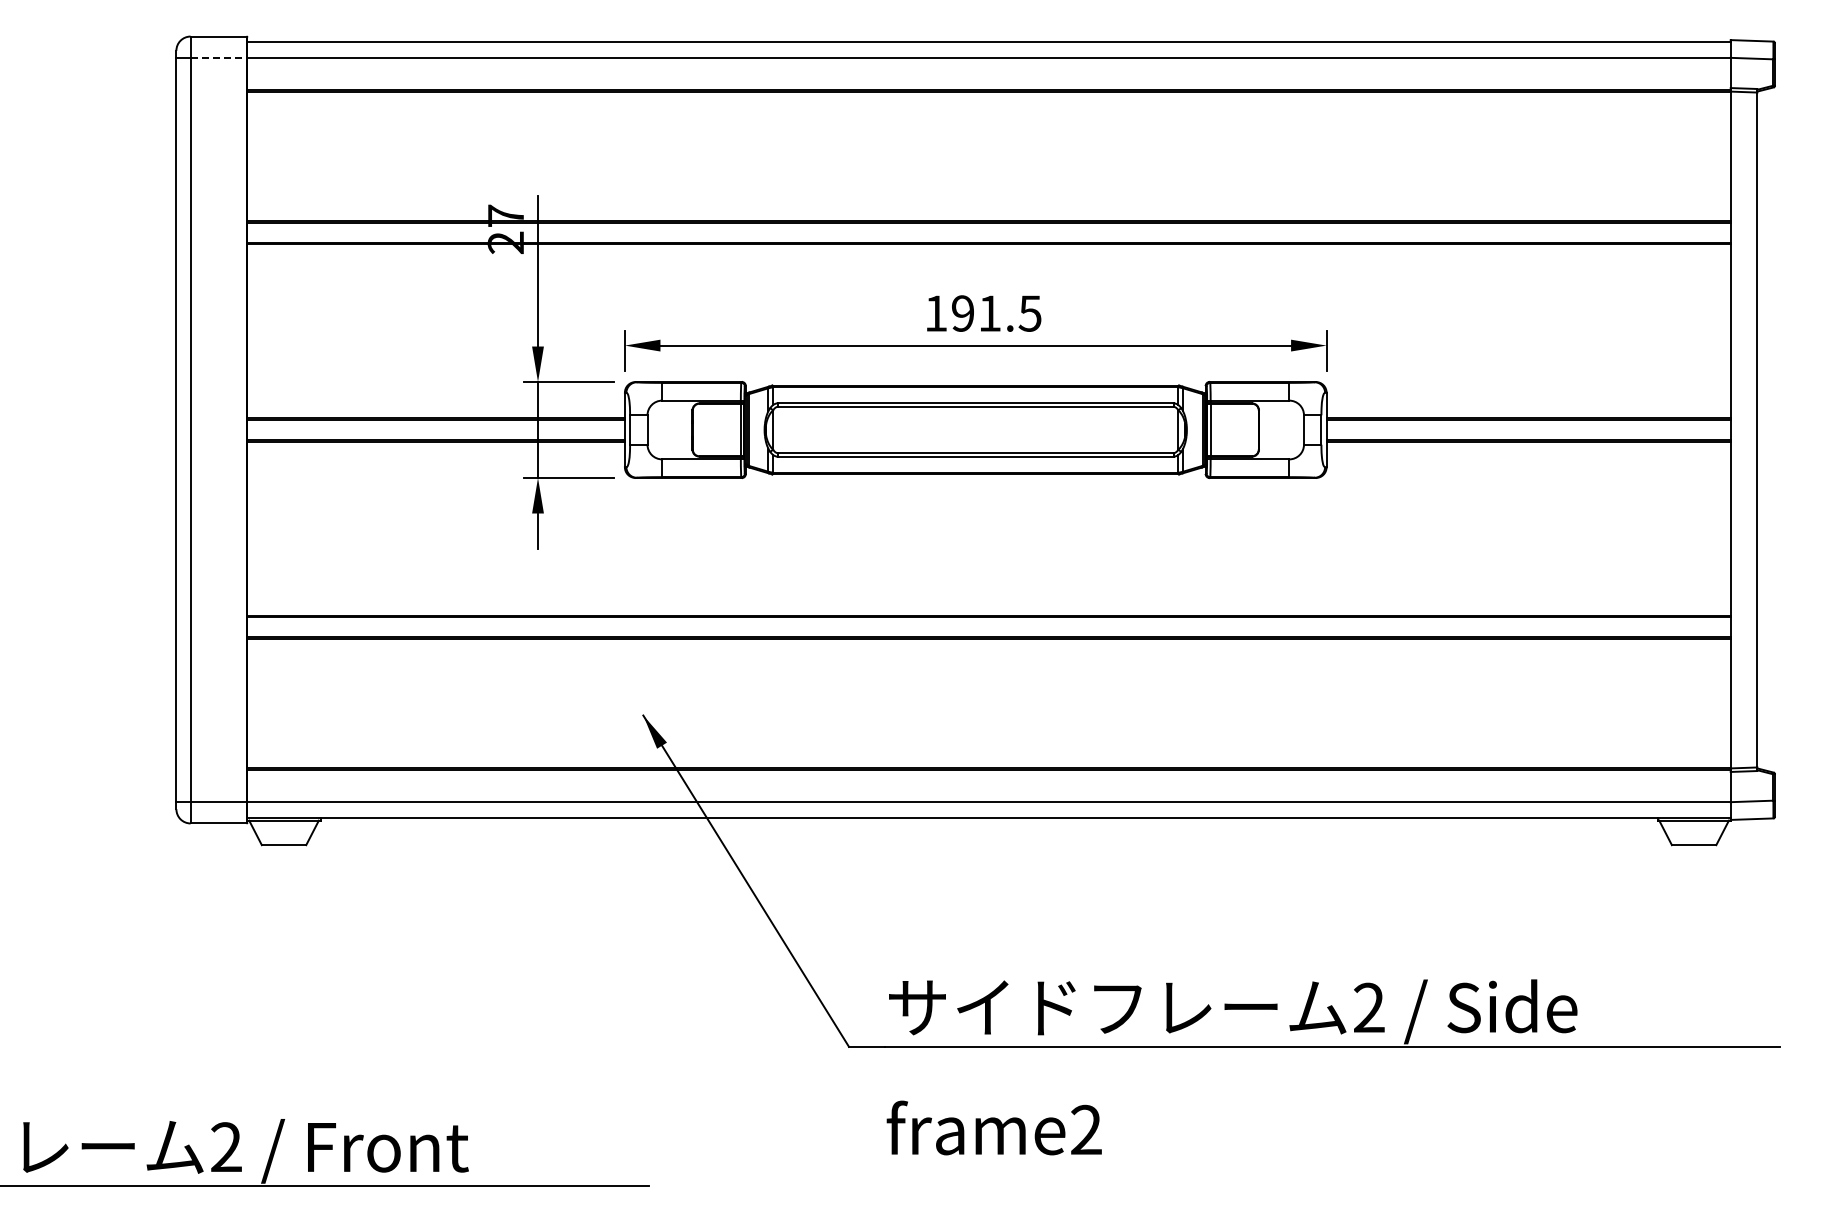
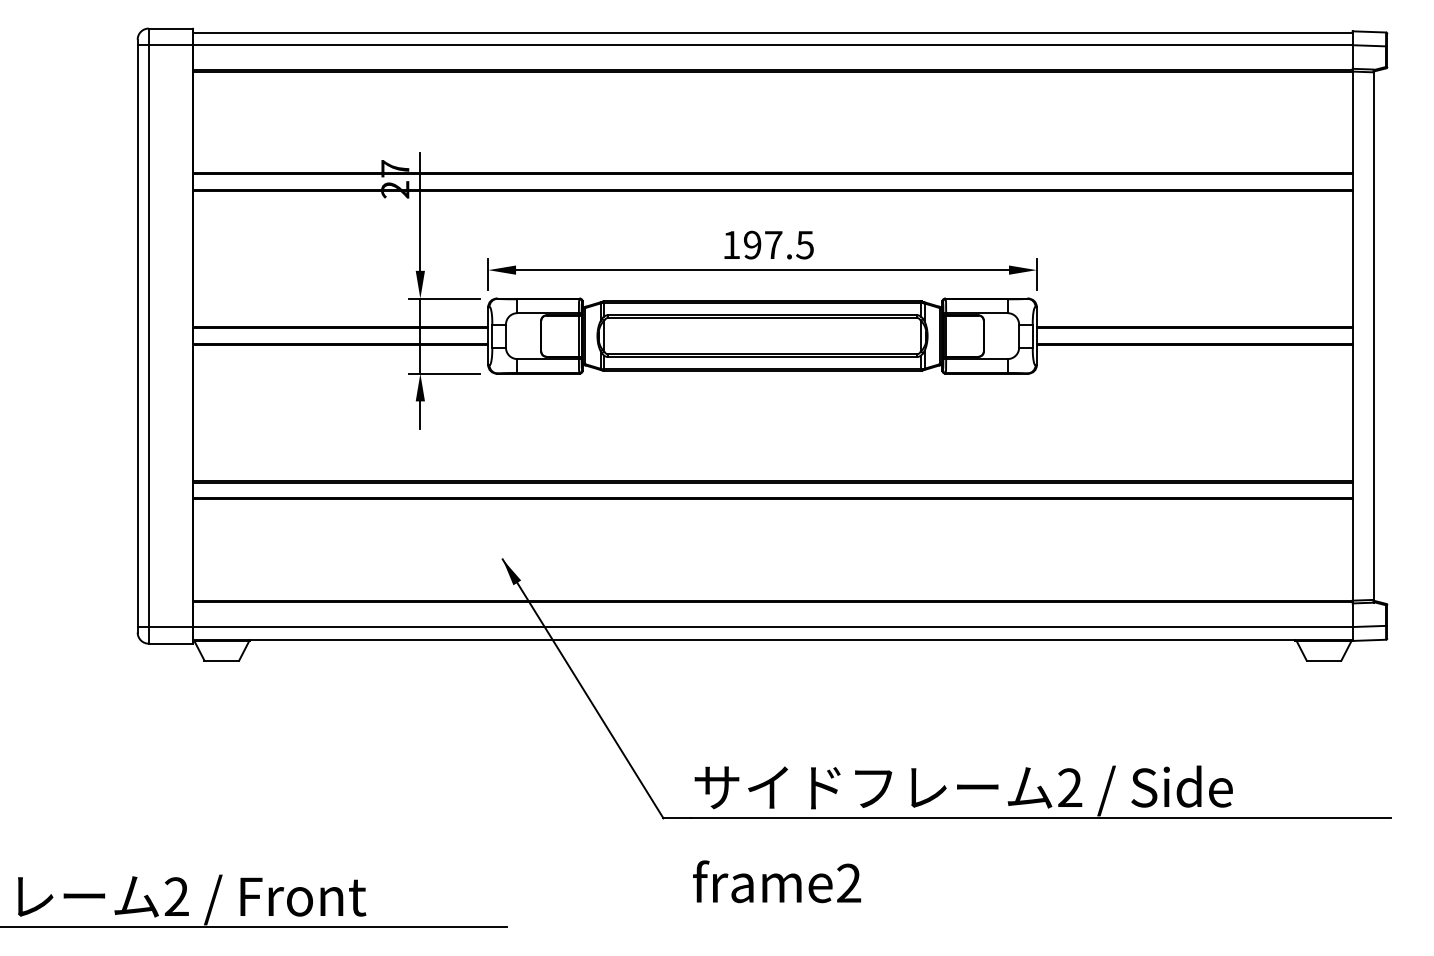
line: (218, 57) -> (170, 44), dashed -> solid
text: (990, 313) -> (774, 245), 191.5 -> 197.5

